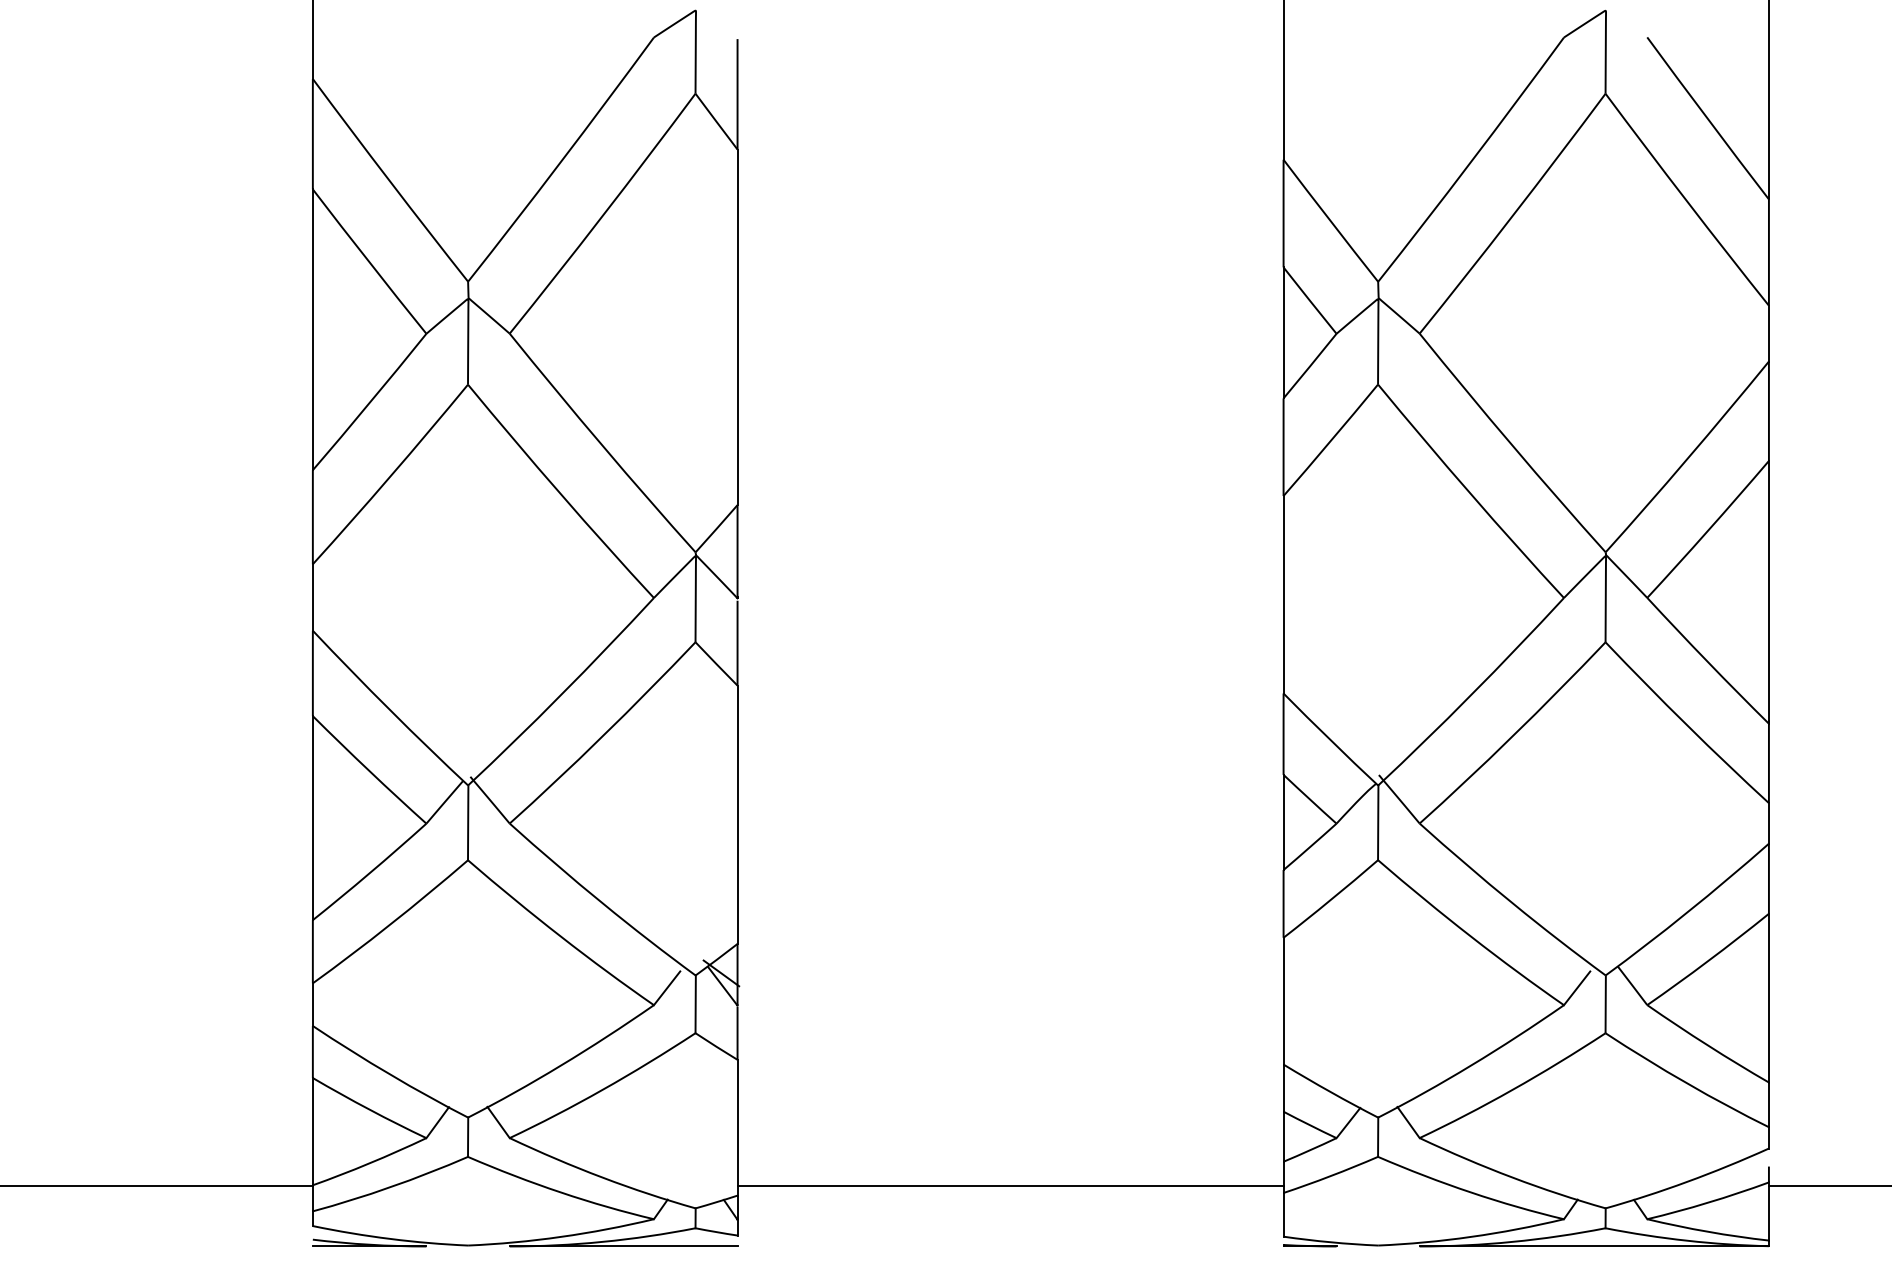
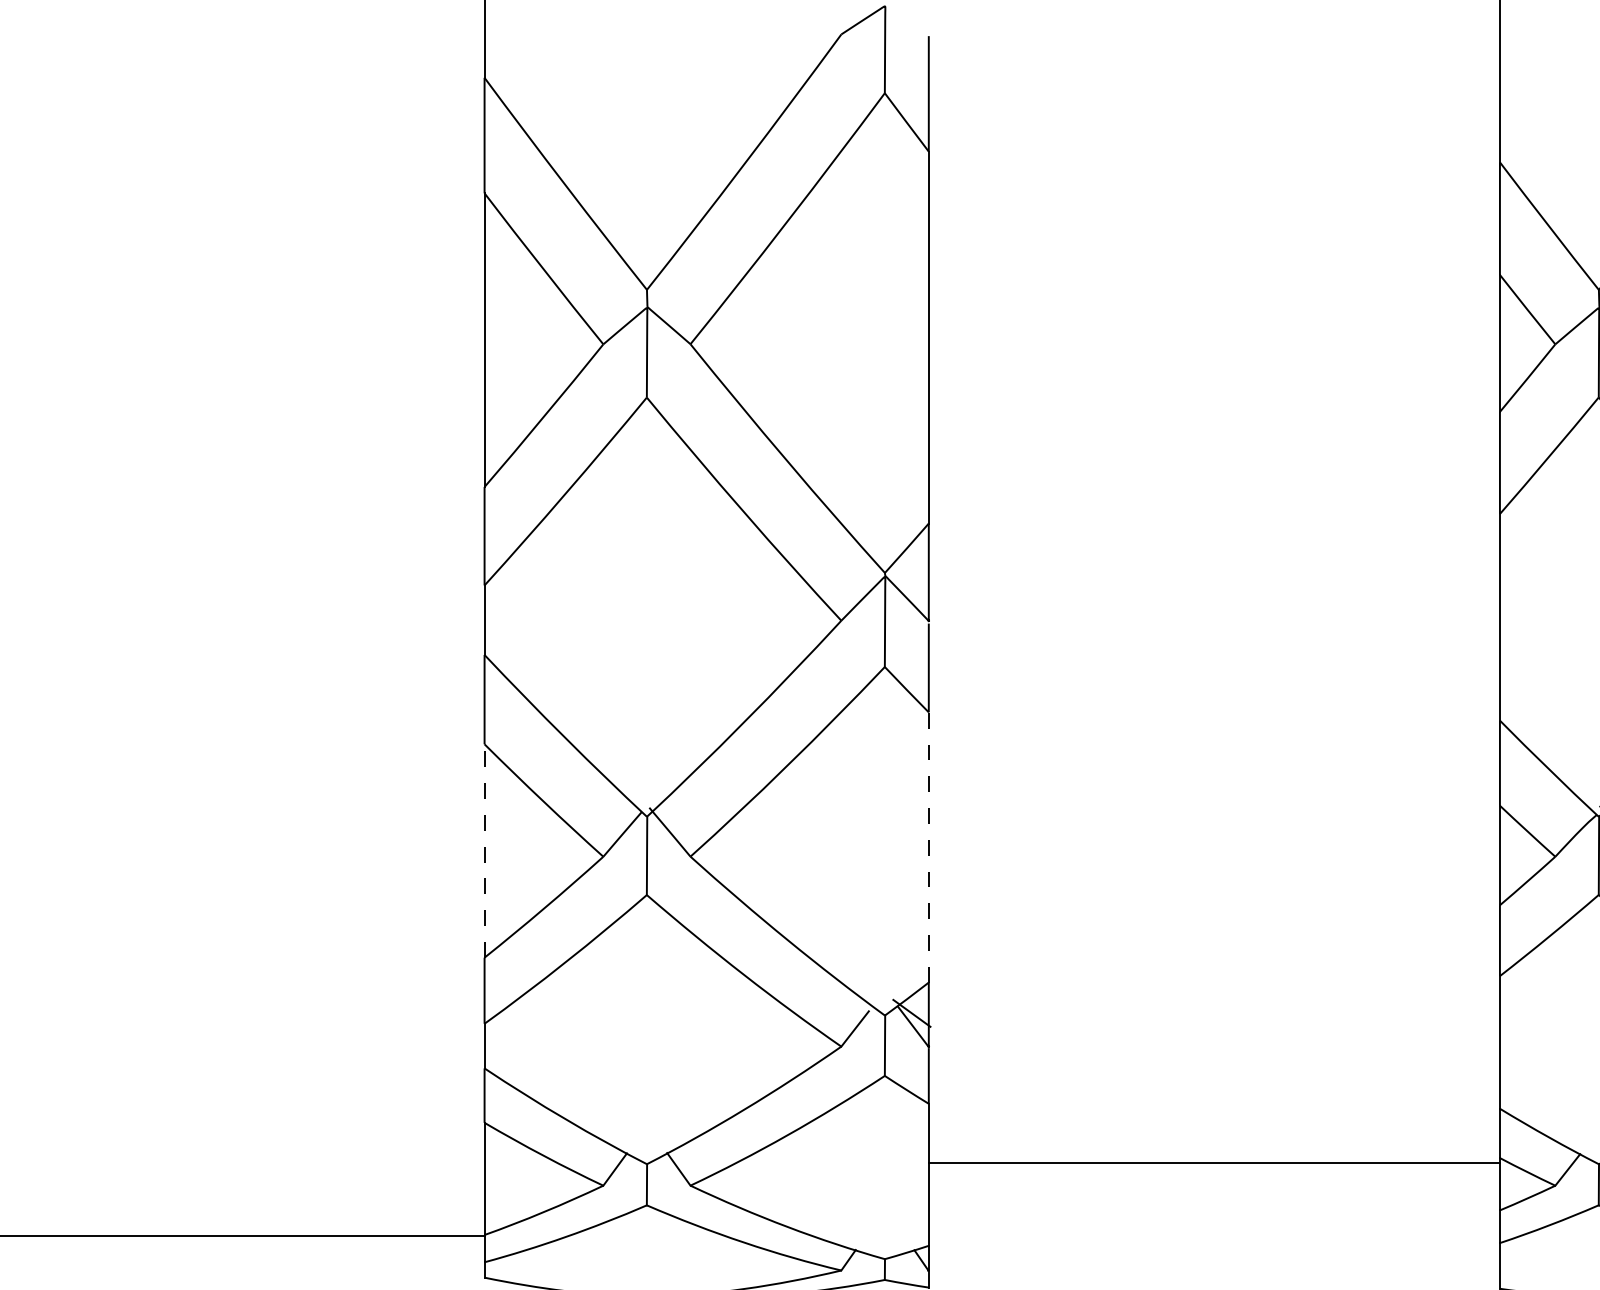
line: (737, 814) -> (928, 847), solid -> dashed
line: (312, 817) -> (484, 850), solid -> dashed
line: (1010, 1185) -> (1214, 1163), moved

